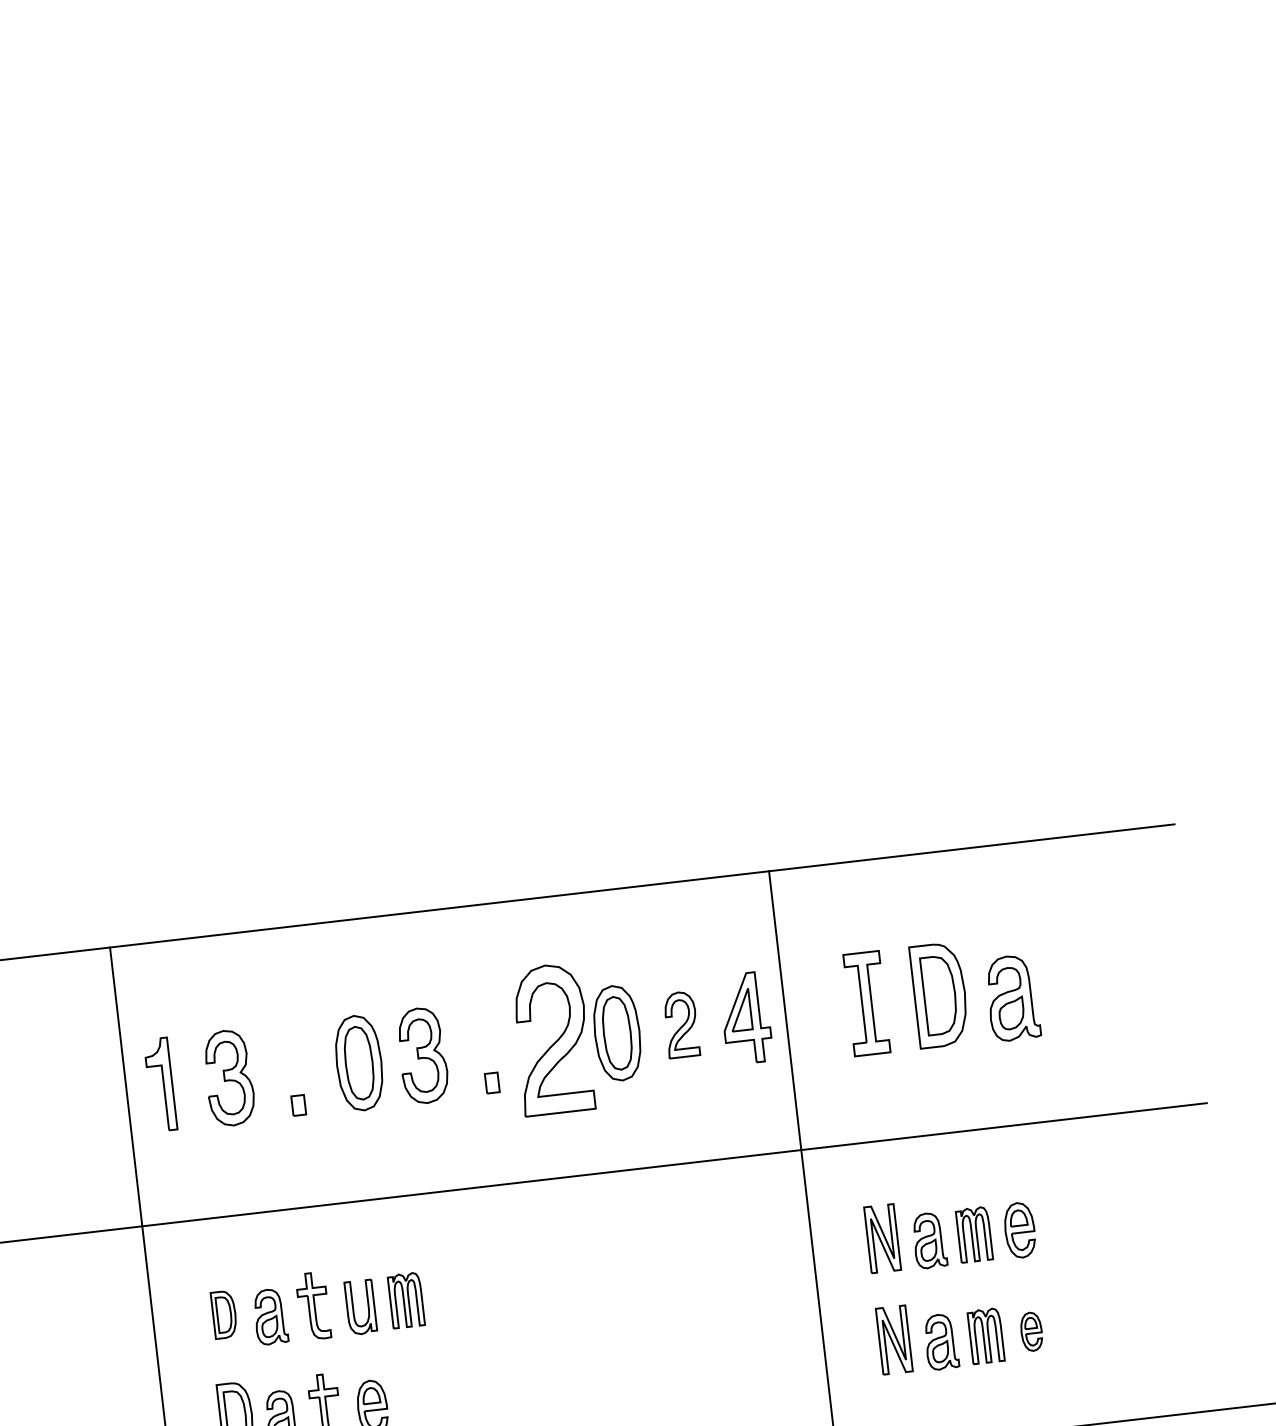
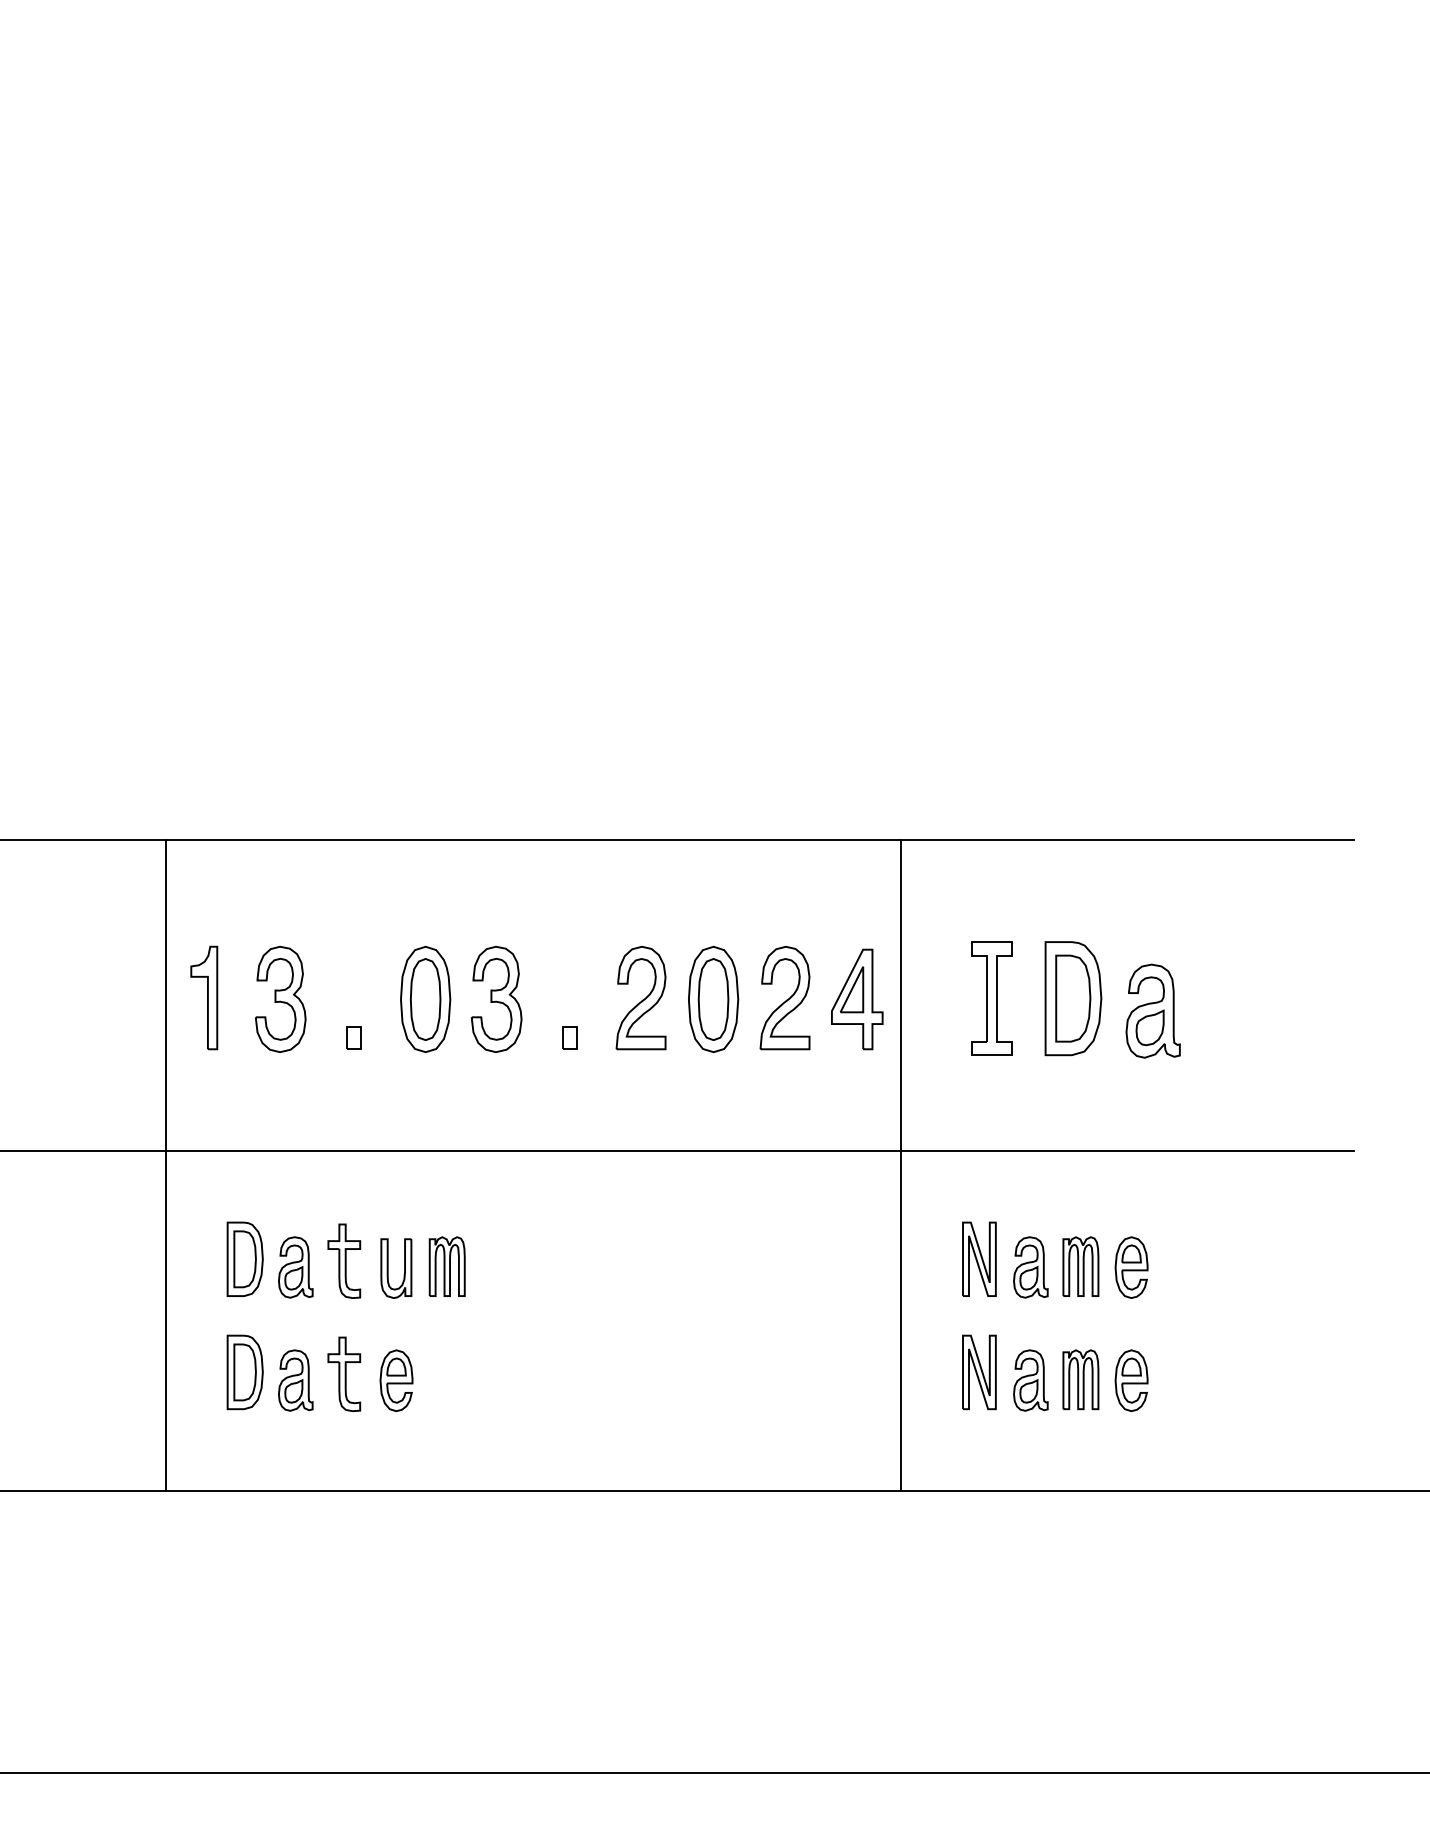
part: (680, 1025) -> (784, 998), size x1.43
part: (551, 1039) -> (640, 998), size x0.62
part: (223, 1314) -> (244, 1258), size x1.43
part: (1031, 1331) -> (1131, 1380), size x1.43

